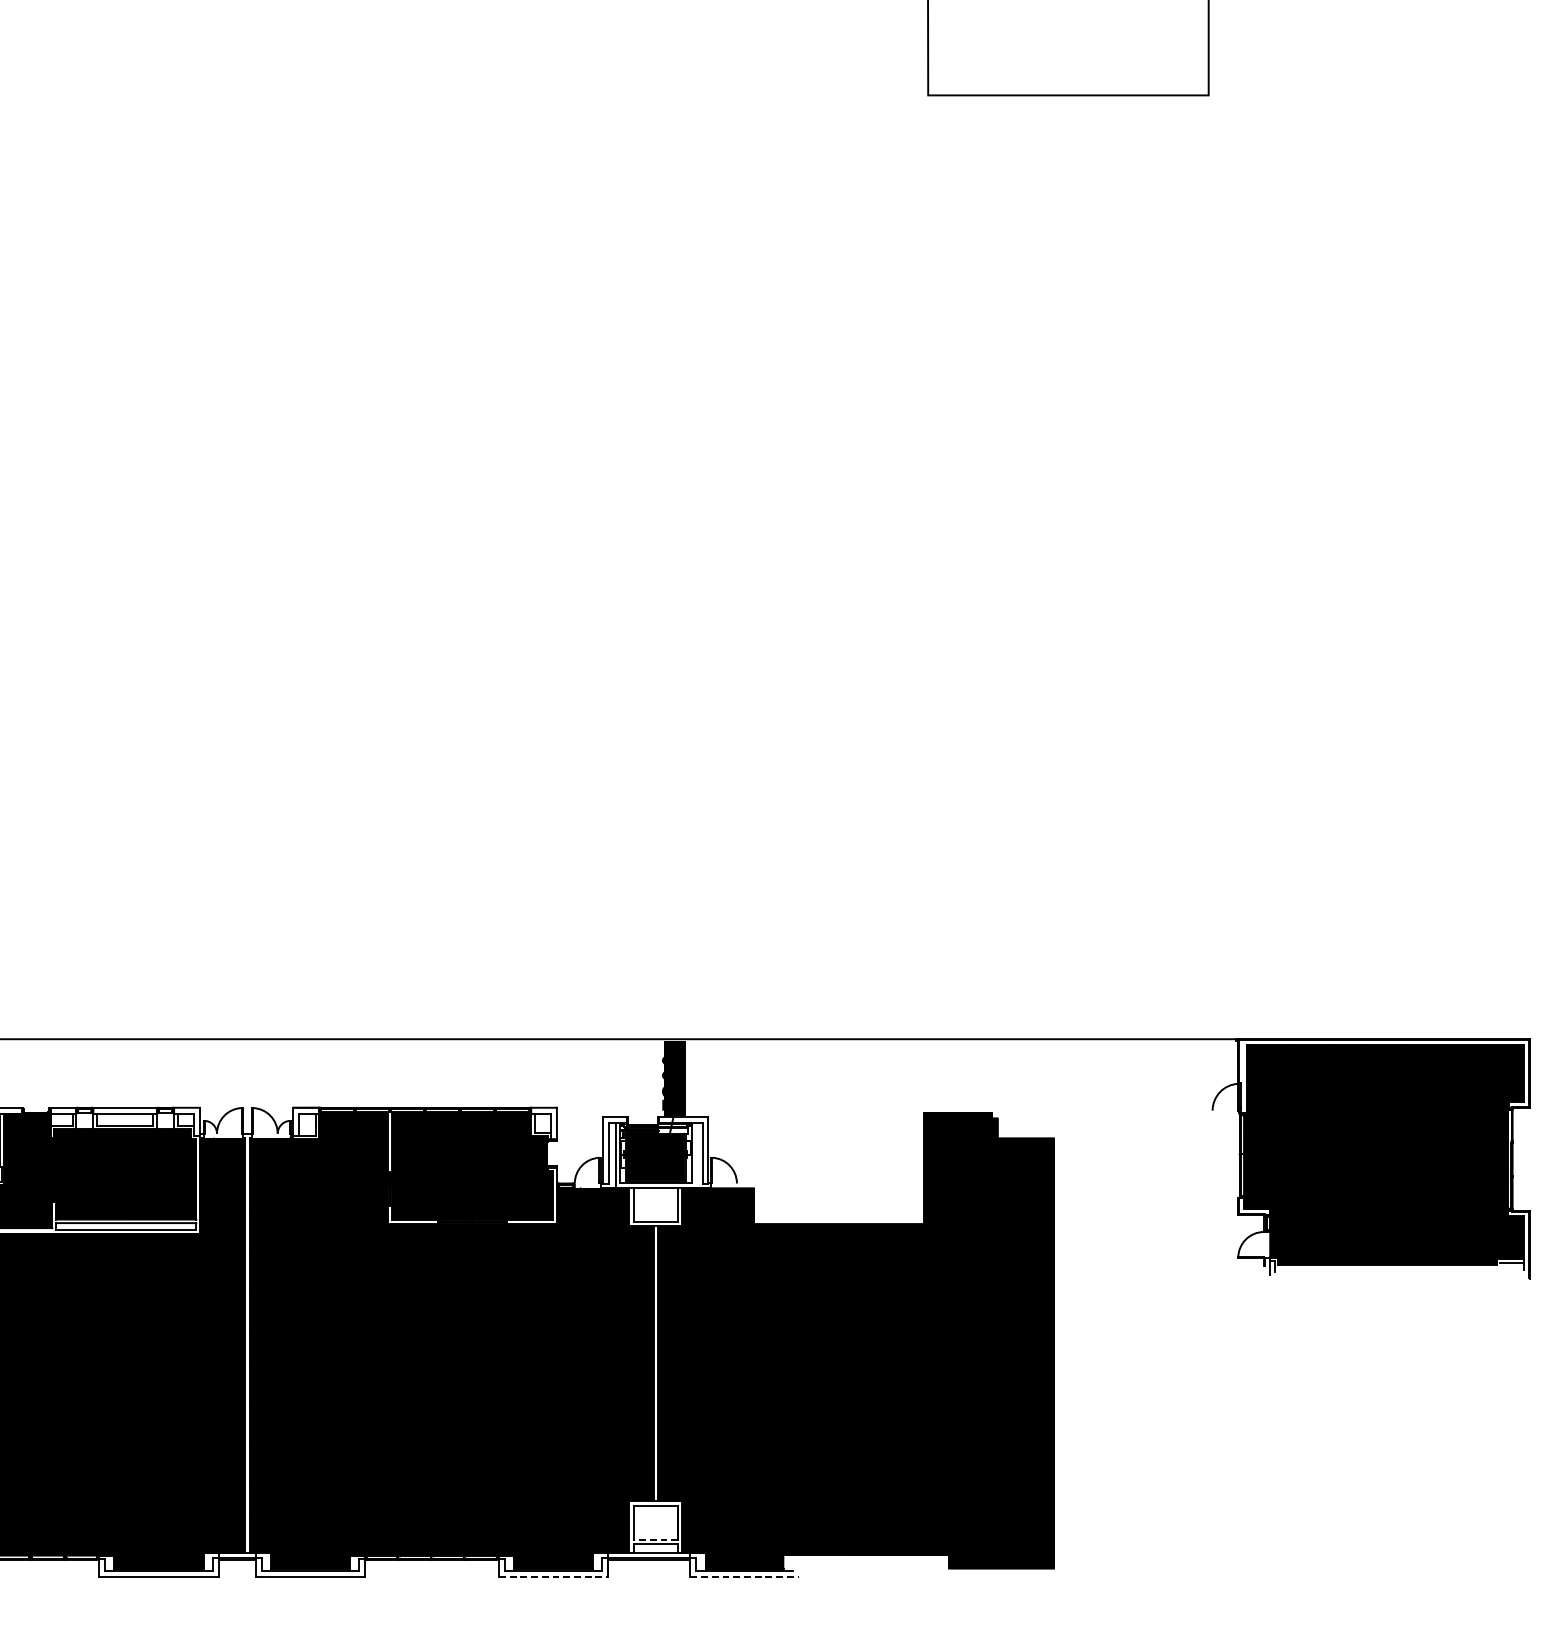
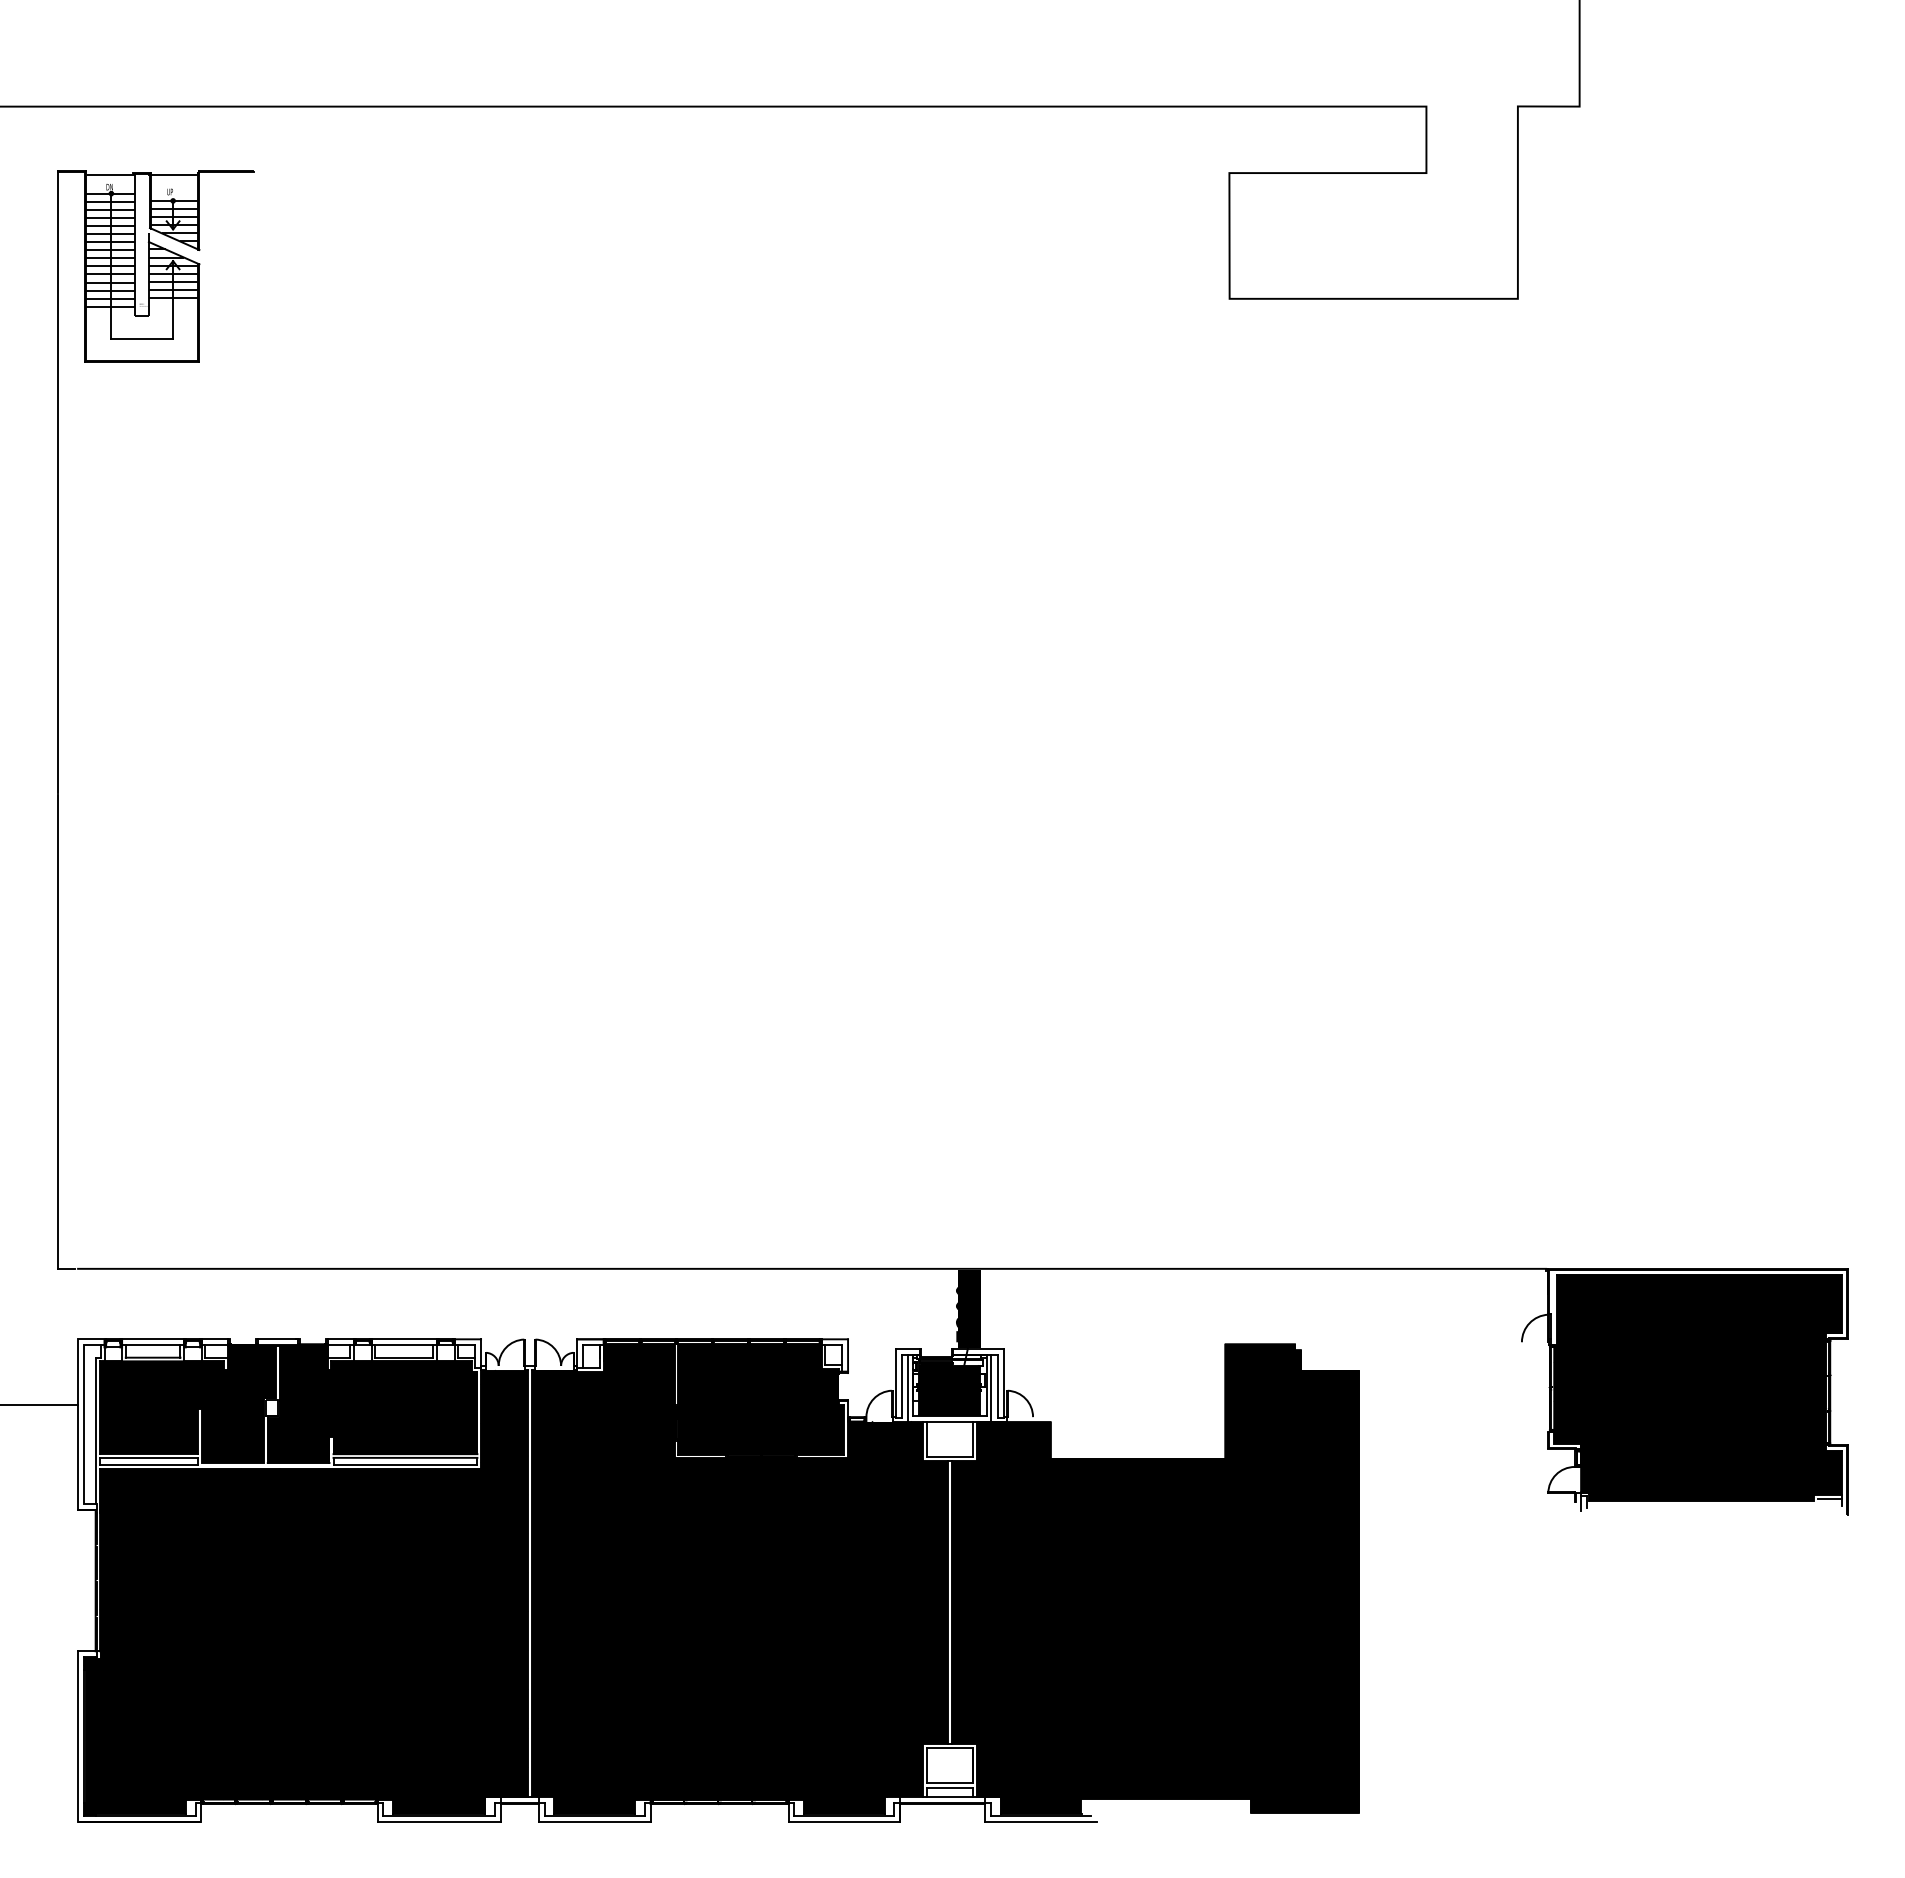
line: (696, 1154) -> (991, 1387), added
line: (655, 1539) -> (949, 1783), dashed -> solid
line: (553, 1576) -> (844, 1821), dashed -> solid
line: (745, 1576) -> (1041, 1821), dashed -> solid

